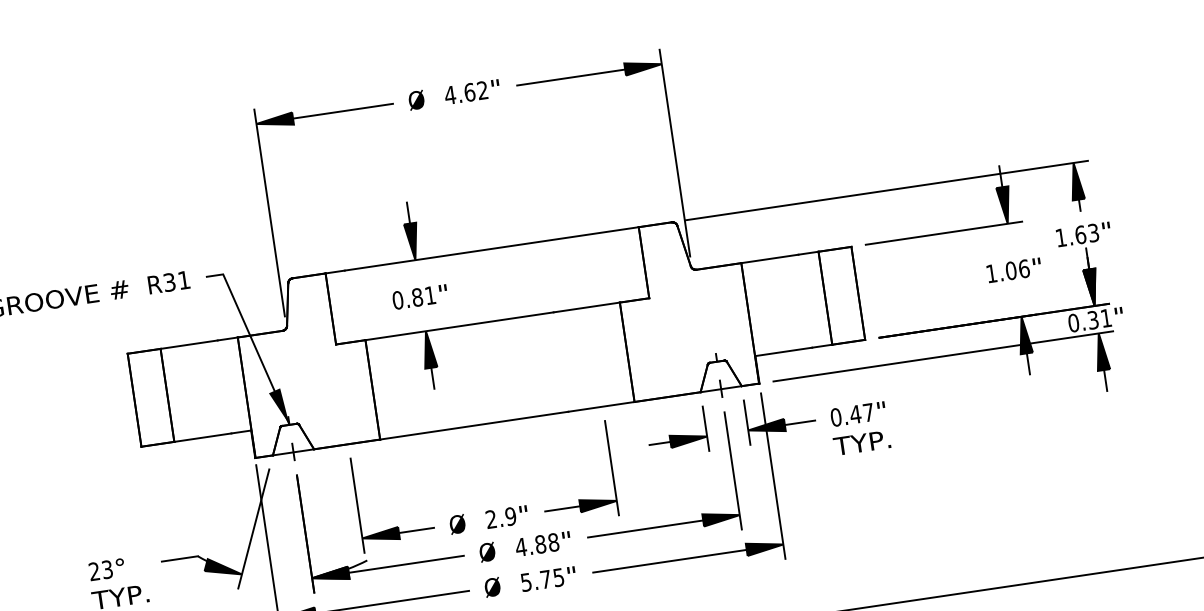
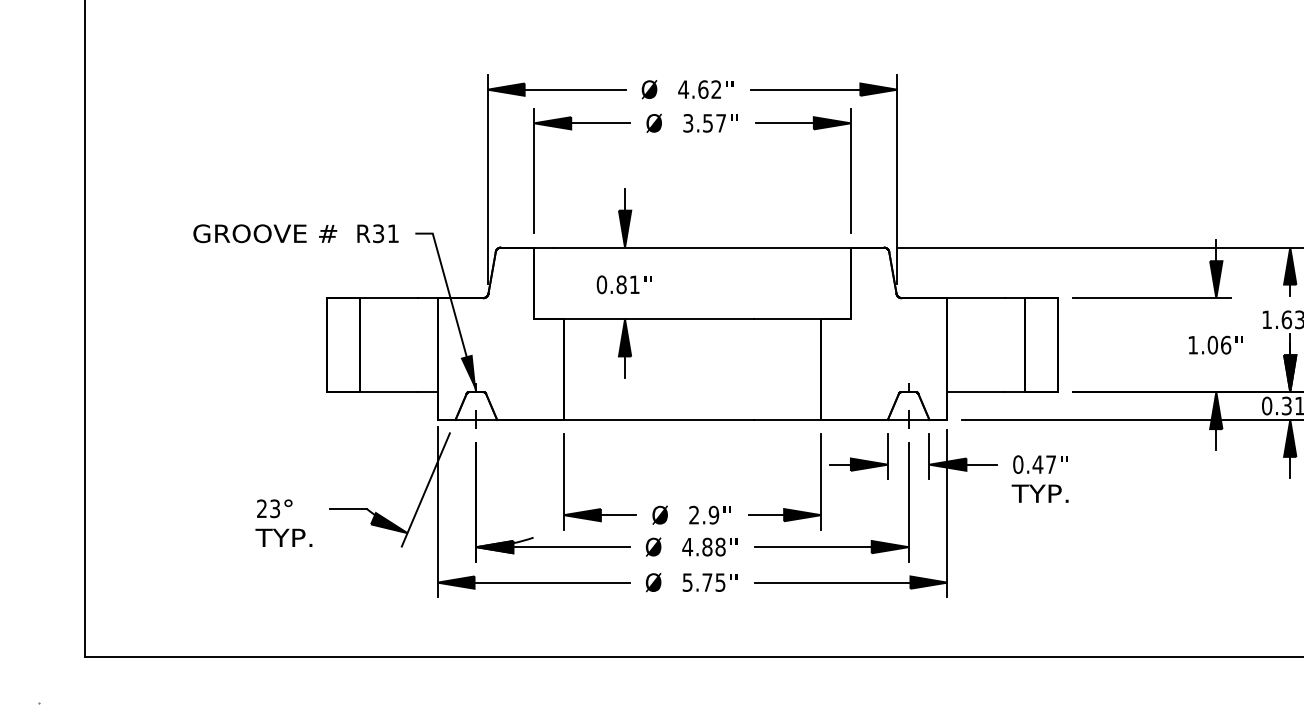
part: (462, 136) -> (689, 132), added
part: (489, 509) -> (693, 505), moved

